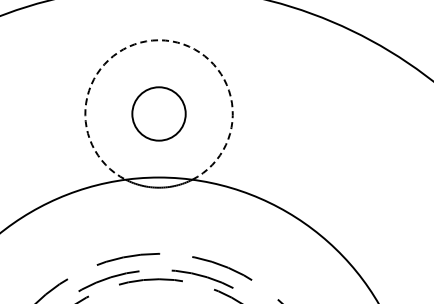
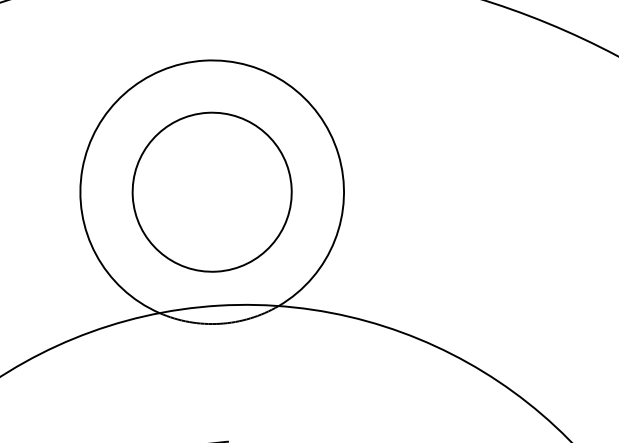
arc: (159, 40) -> (205, 61), dashed -> solid
circle: (158, 113) -> (211, 191), size x1.67

